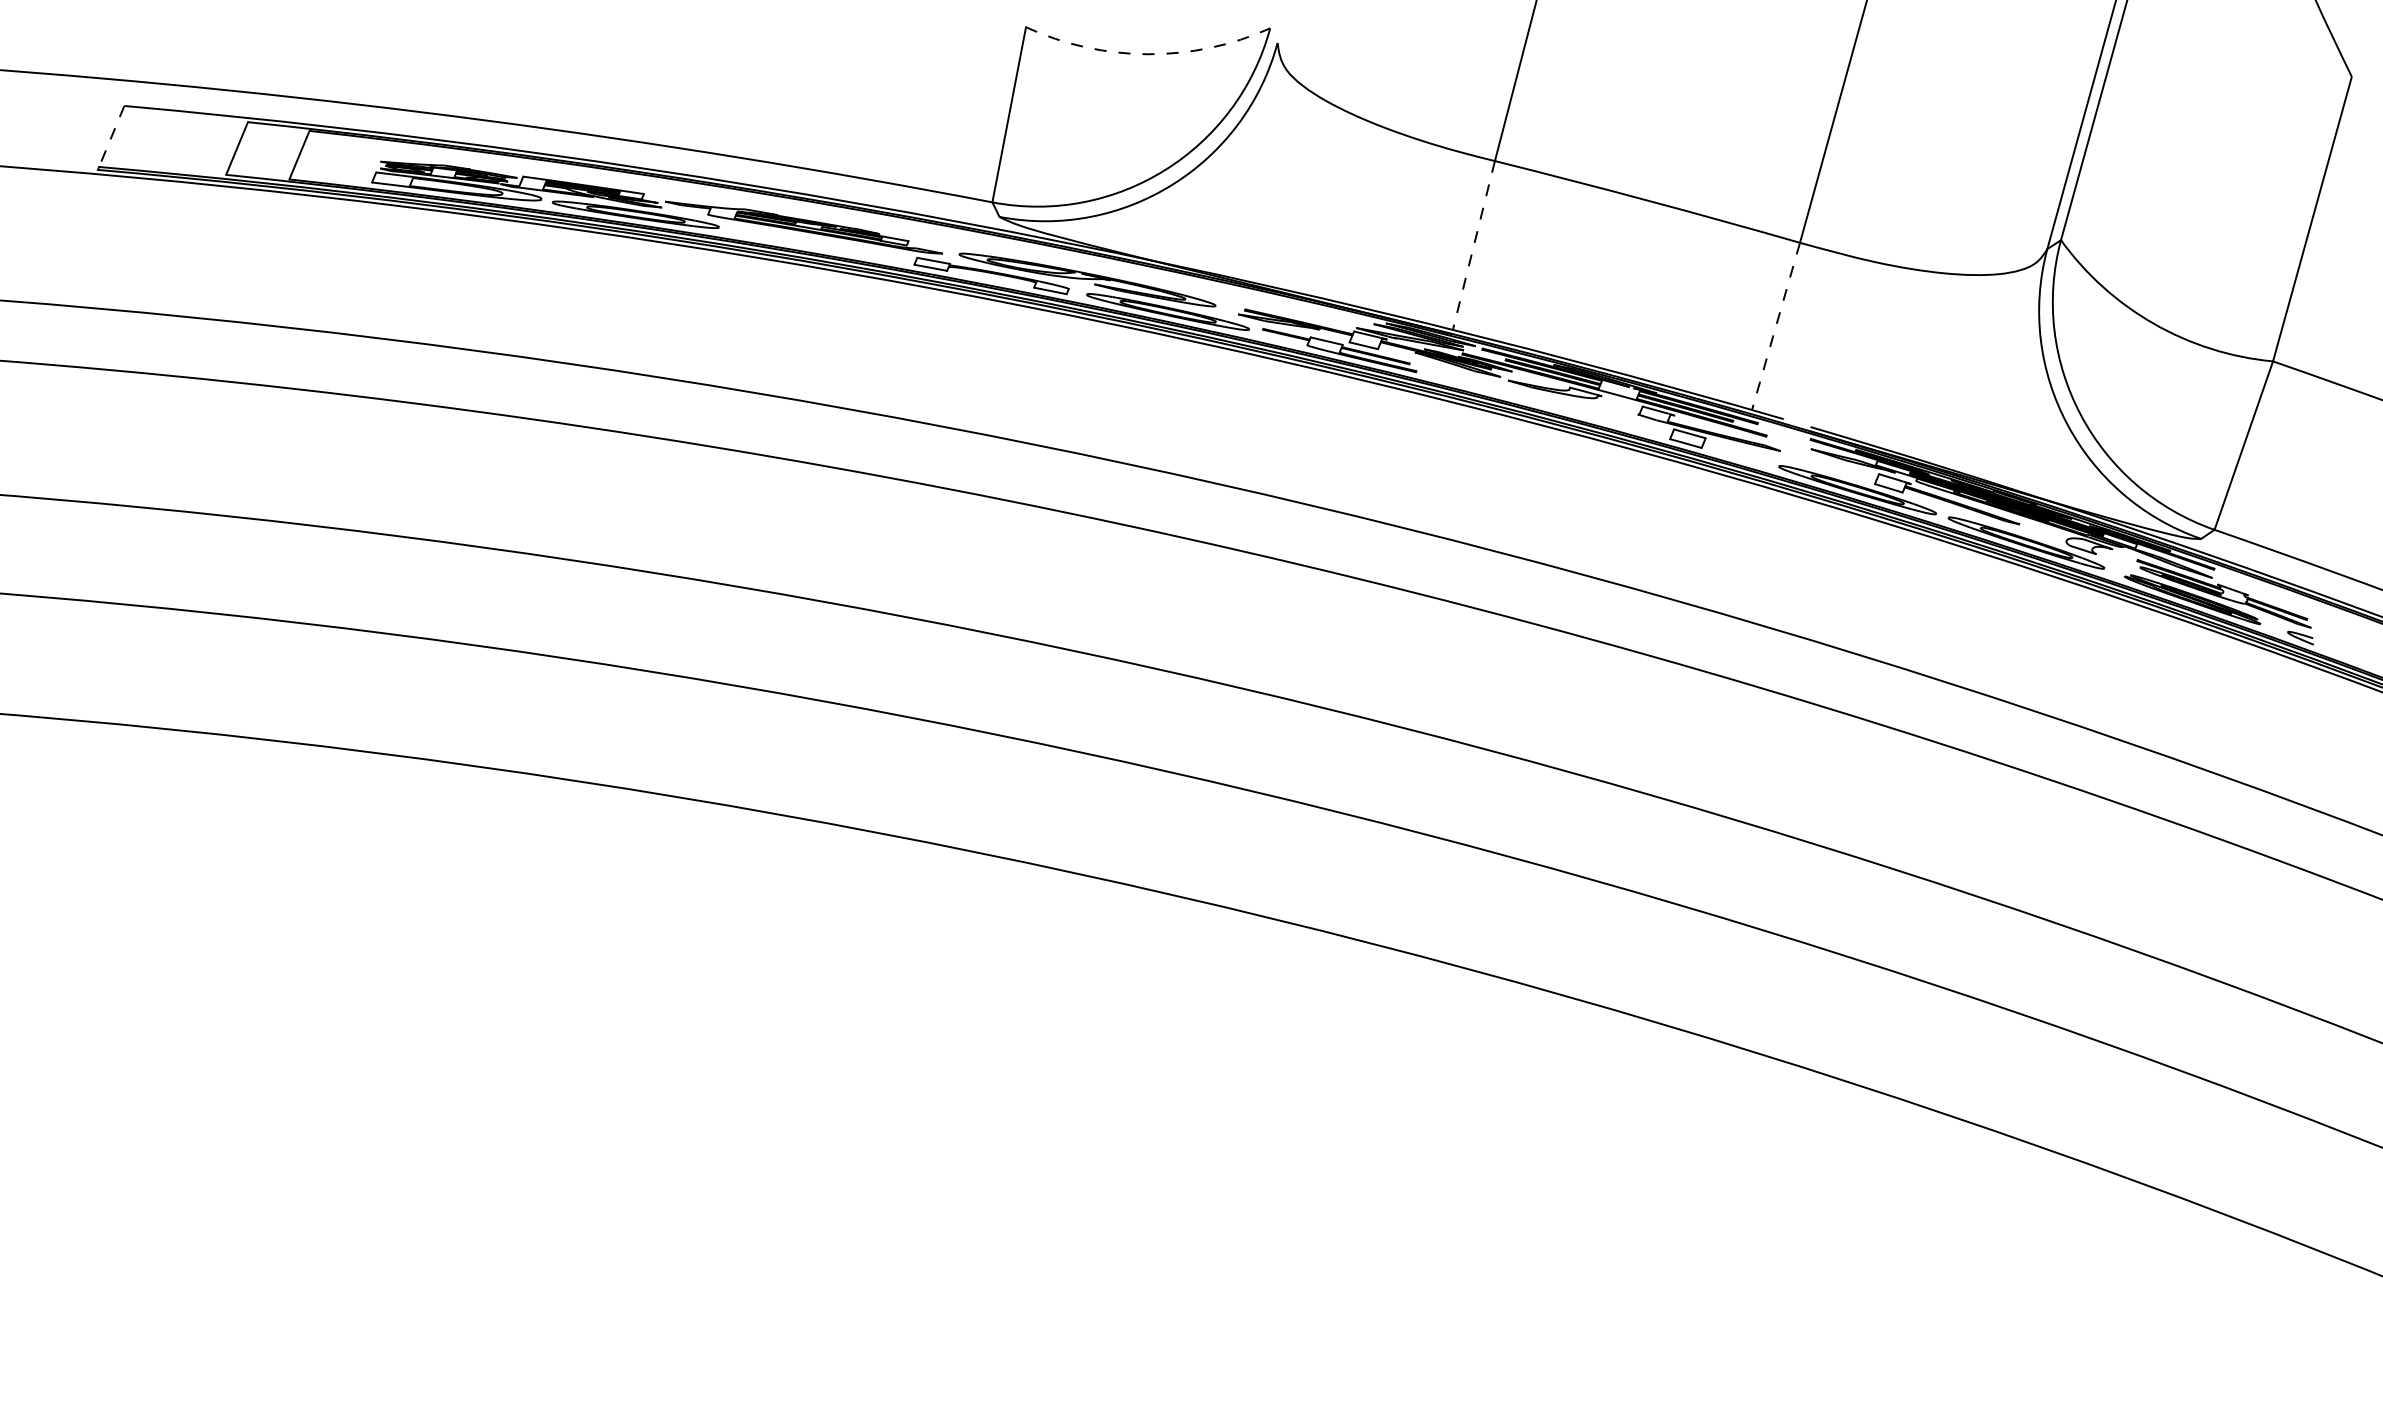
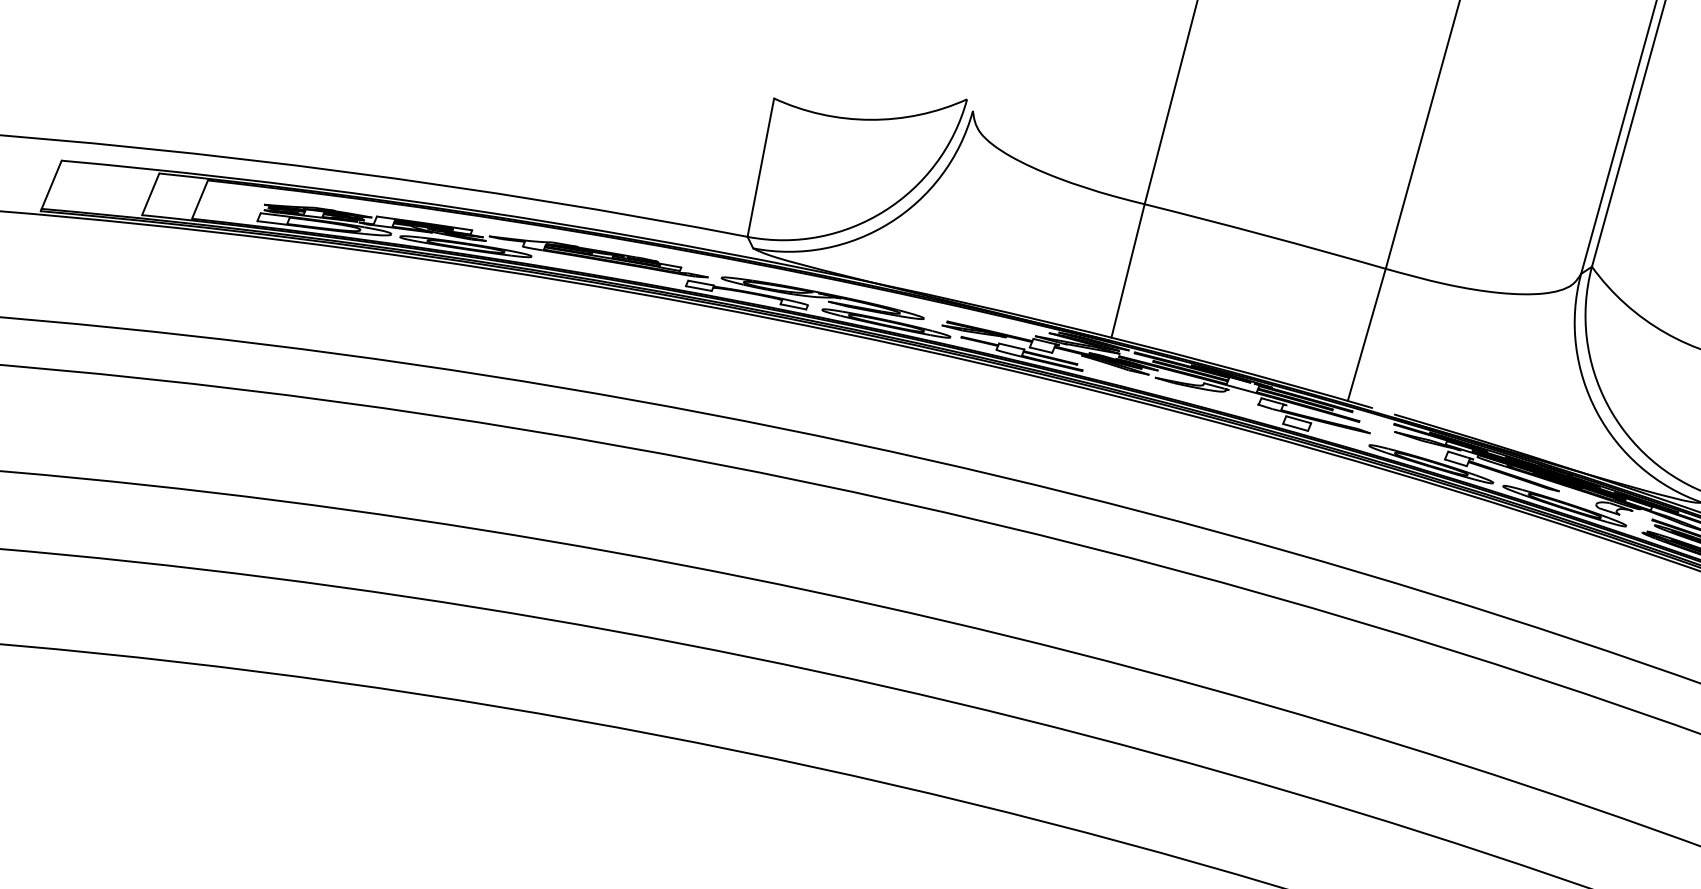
arc: (1148, 54) -> (870, 120), dashed -> solid
line: (111, 136) -> (51, 184), dashed -> solid
line: (1473, 245) -> (1127, 270), dashed -> solid
line: (1776, 326) -> (1367, 334), dashed -> solid

